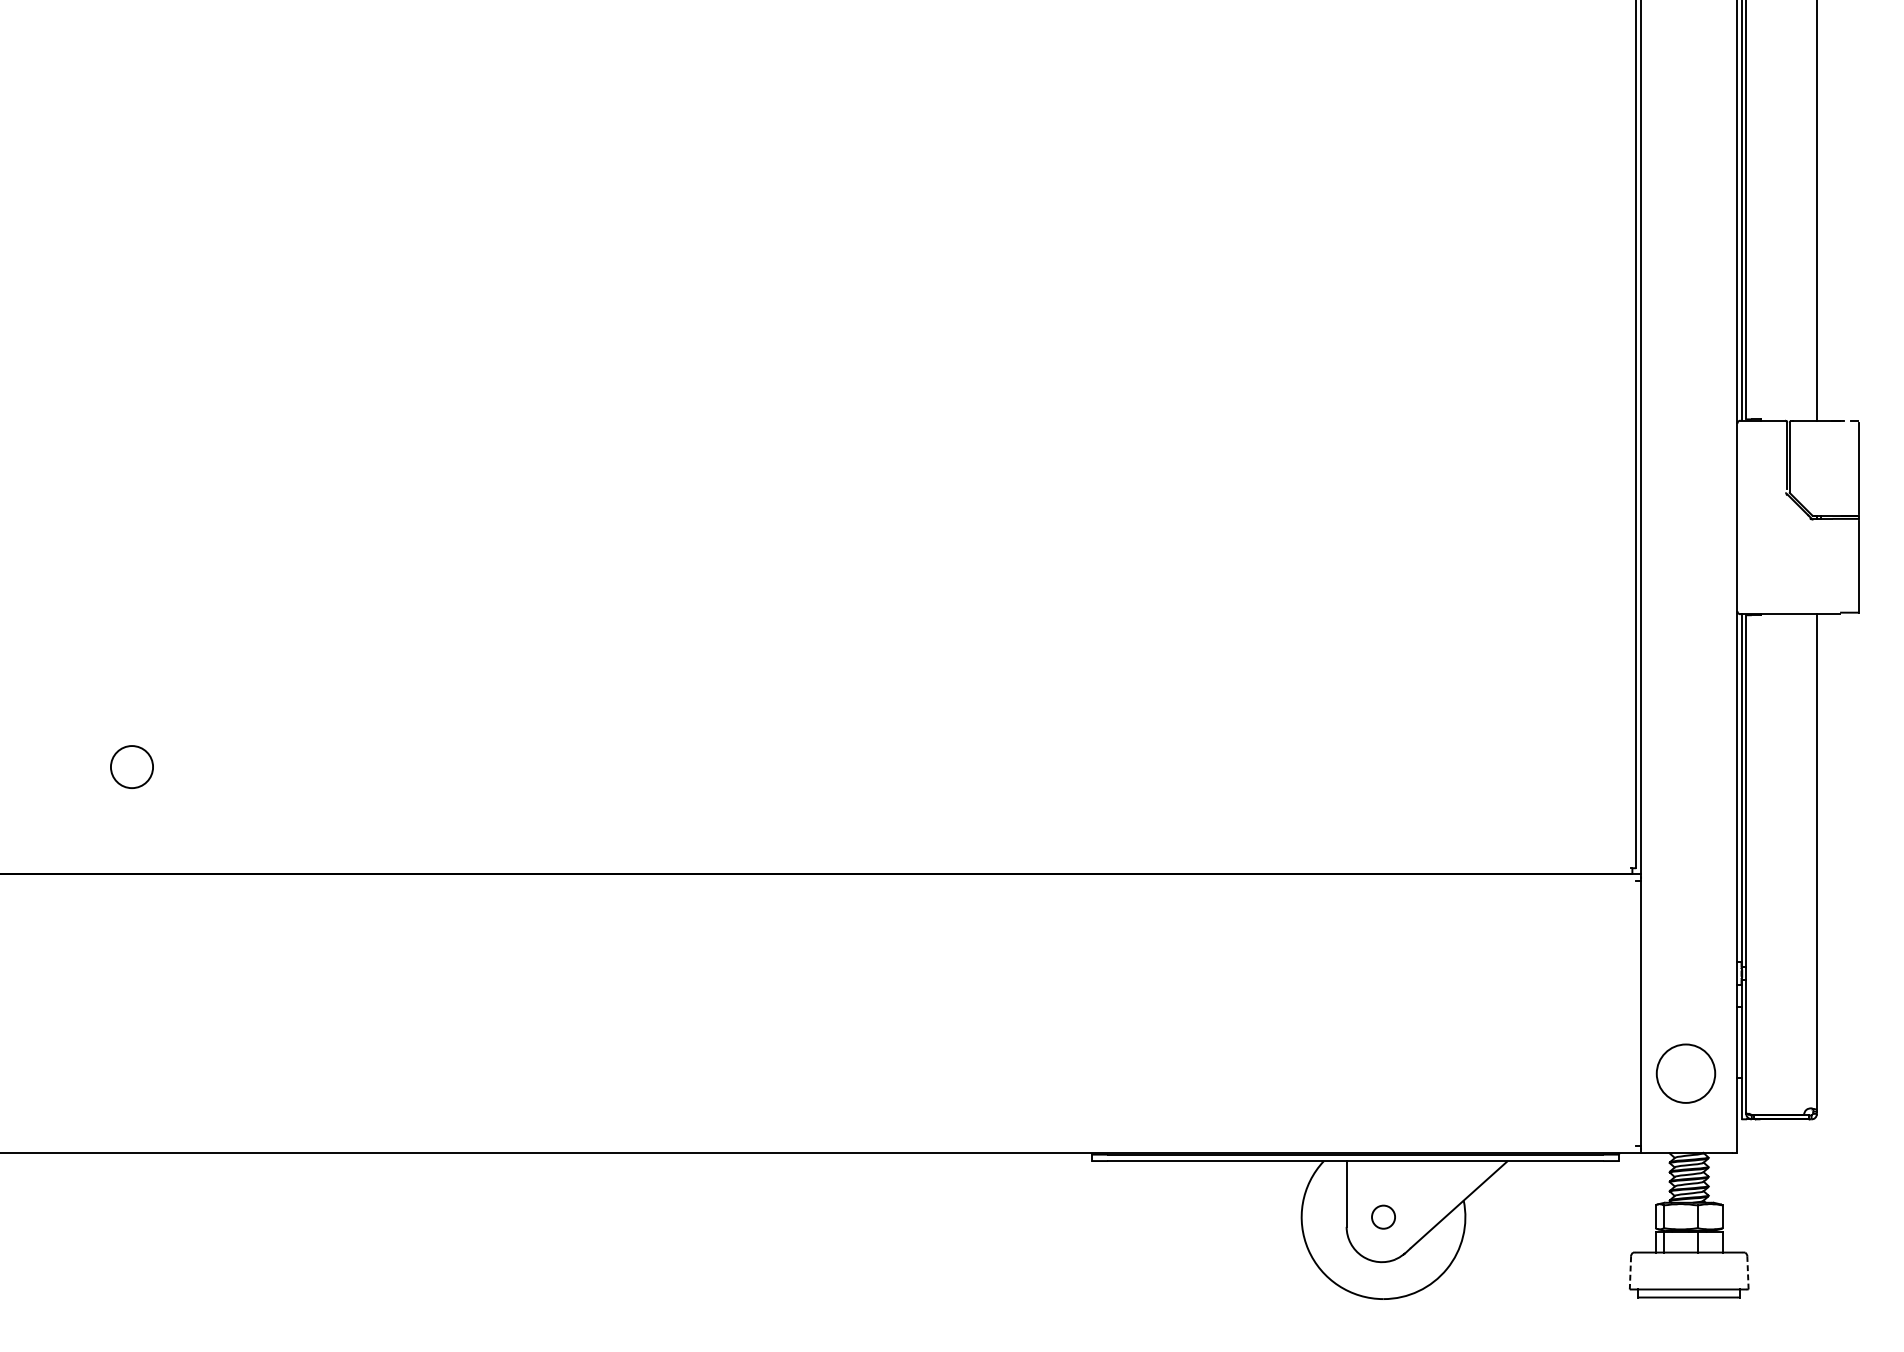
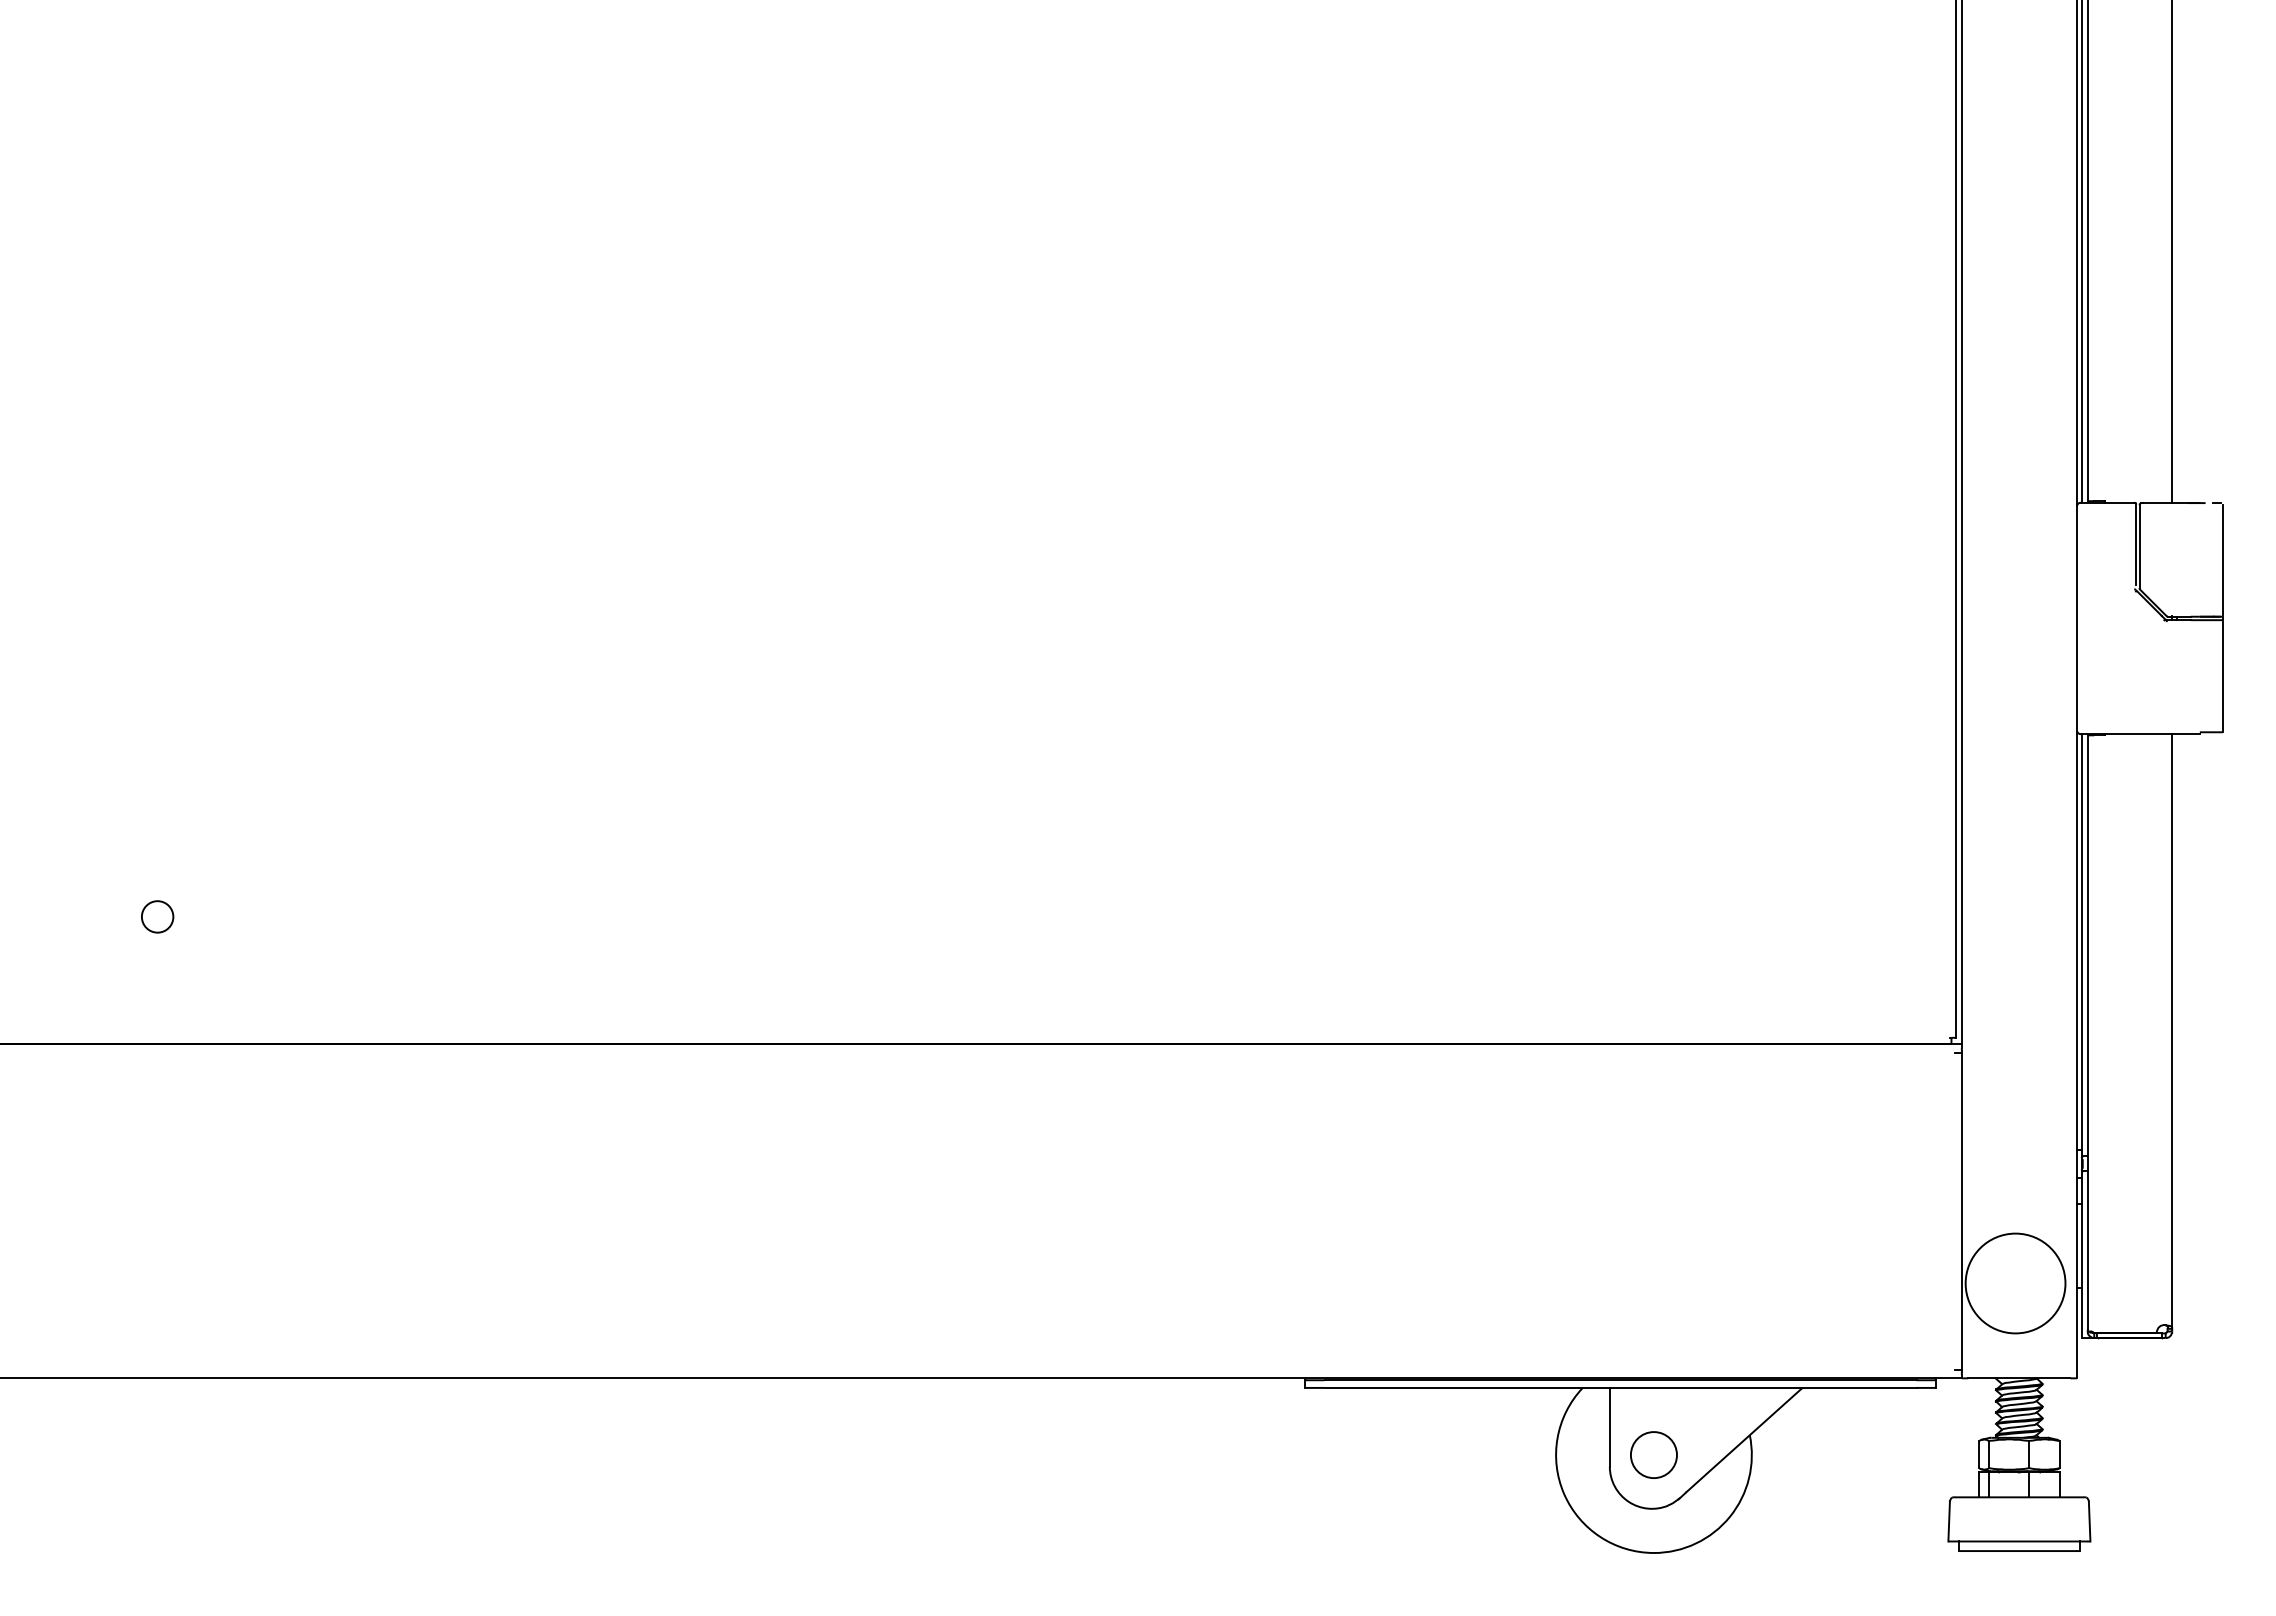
circle: (131, 766) -> (157, 916), size x0.62
circle: (1685, 1073) -> (2015, 1283), size x1.43
circle: (1383, 1216) -> (1653, 1454), size x1.67
line: (1630, 1272) -> (1949, 1521), dashed -> solid
line: (1747, 1272) -> (2089, 1521), dashed -> solid

